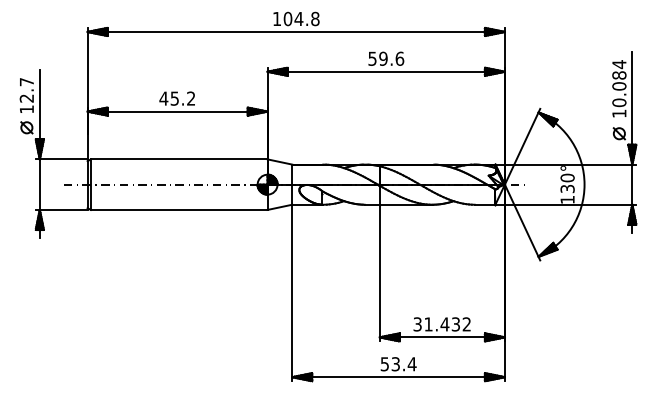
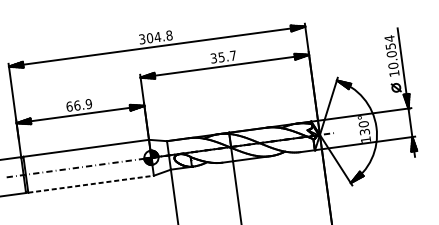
text: (277, 18) -> (142, 38), 104.8 -> 304.8
text: (386, 58) -> (223, 56), 59.6 -> 35.7
text: (619, 75) -> (390, 46), 10.084 -> 10.054
text: (177, 98) -> (79, 105), 45.2 -> 66.9
line: (179, 209) -> (91, 183), solid -> dashed

